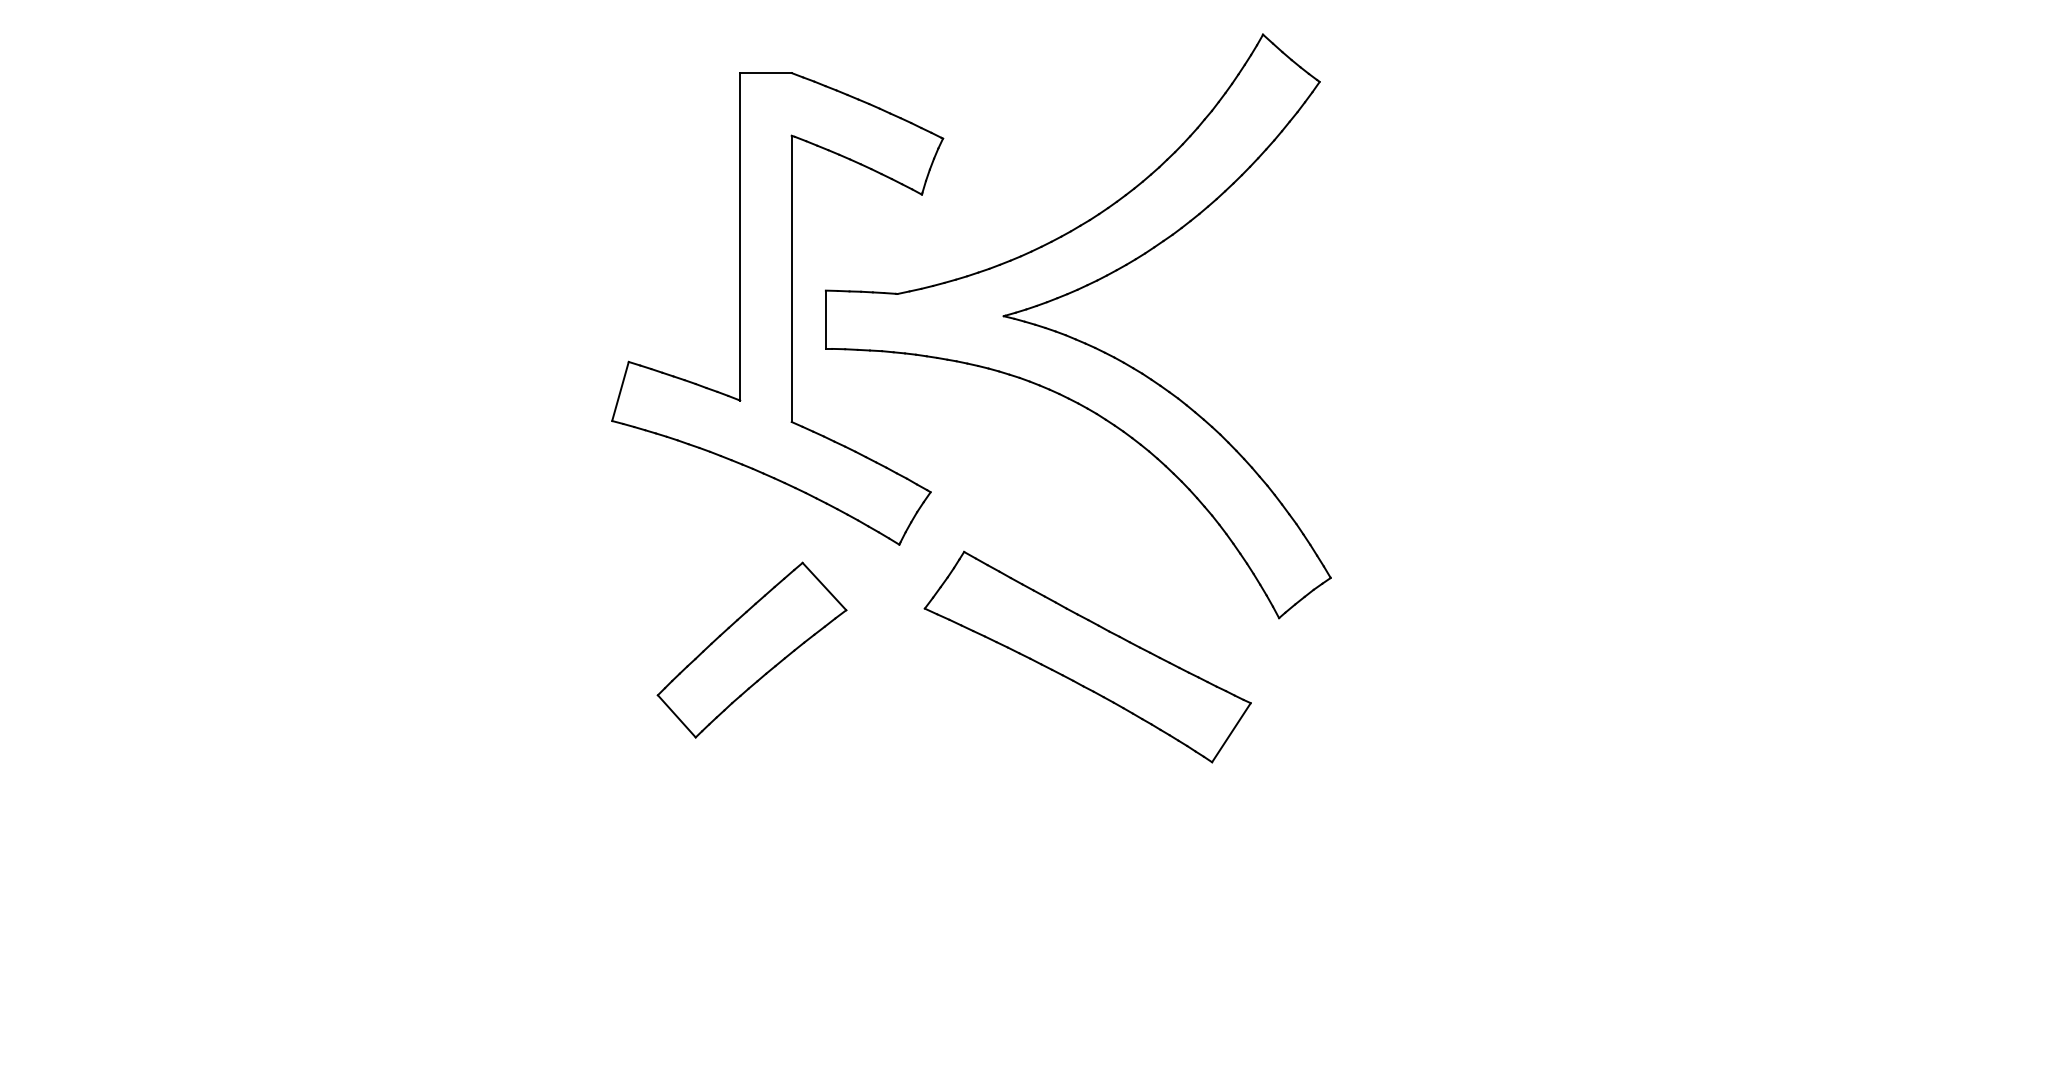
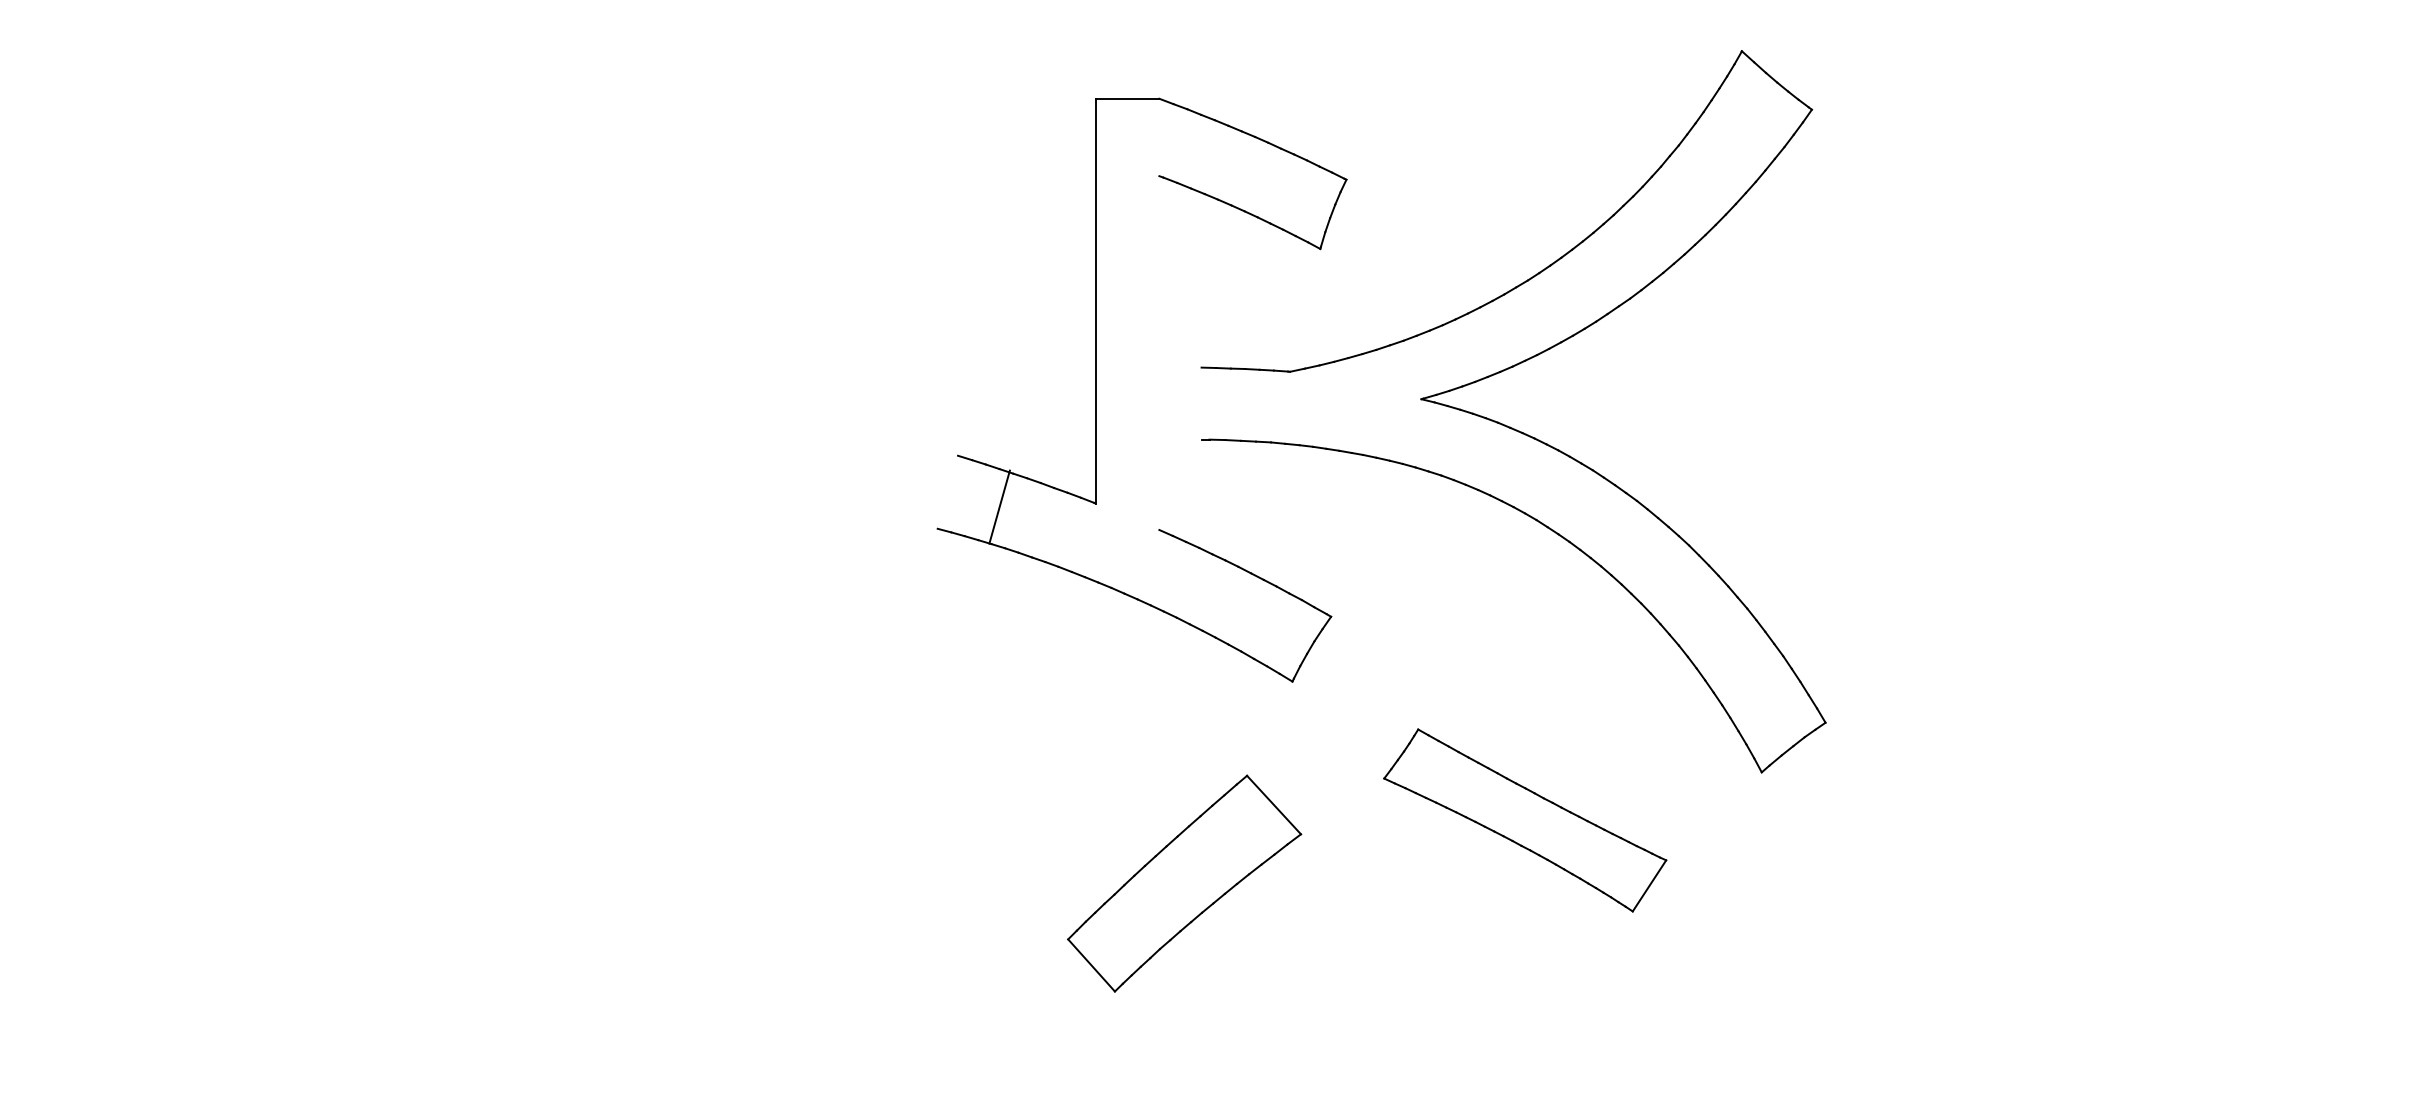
line: (791, 278) -> (1159, 352), removed
line: (825, 319) -> (1201, 403), removed
line: (620, 391) -> (999, 507), moved
part: (751, 649) -> (1183, 882), moved
part: (1087, 656) -> (1524, 819), size x0.7

